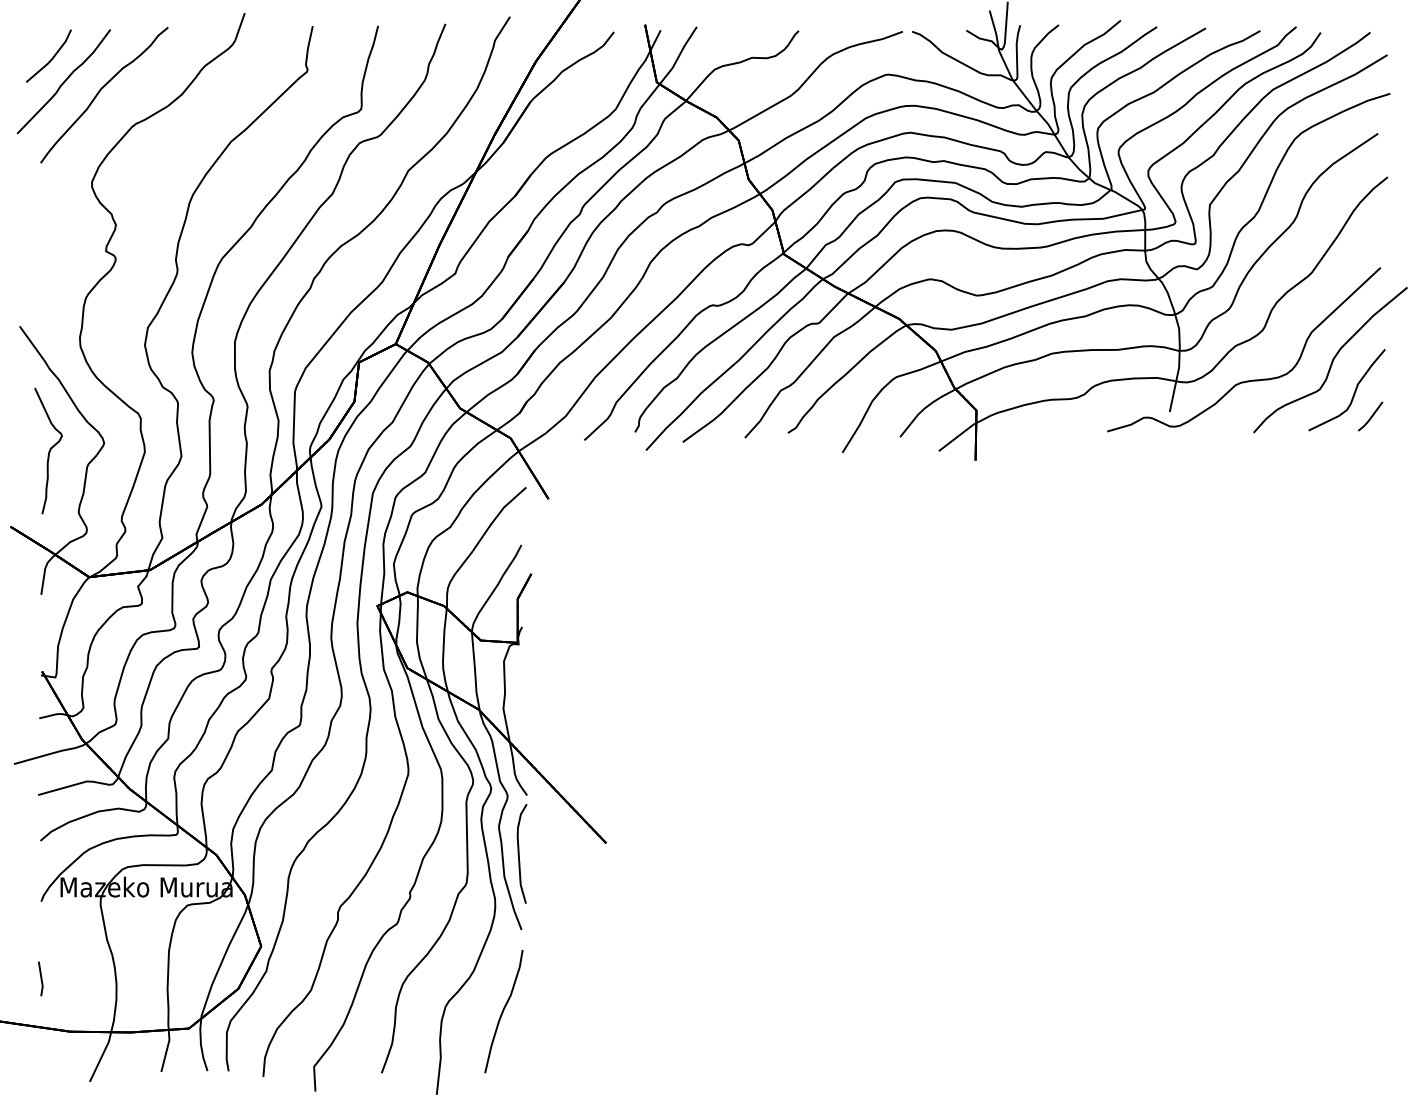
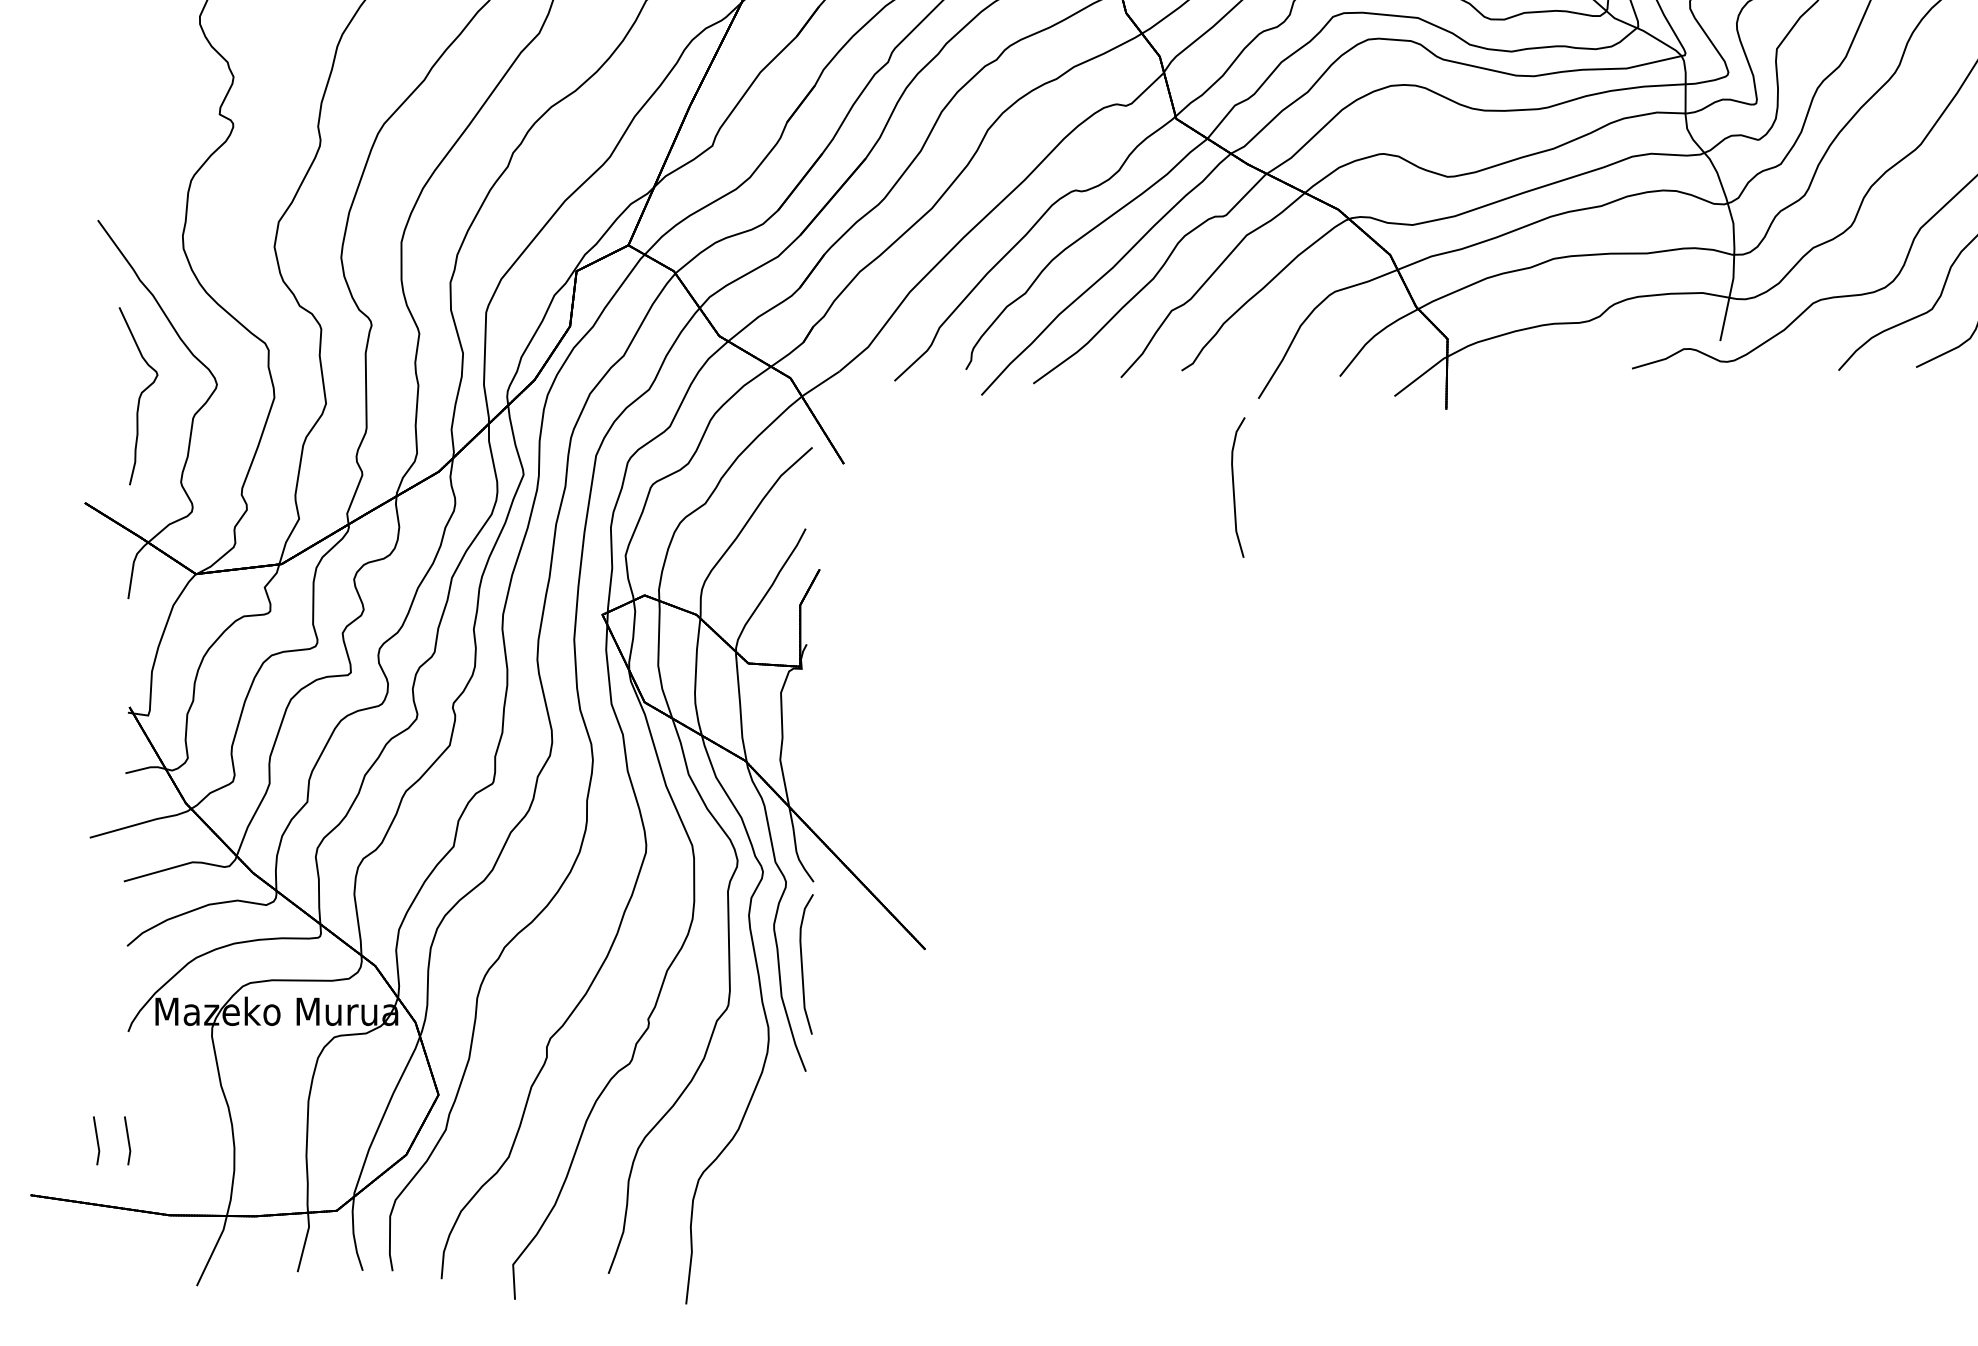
curve: (825, 515) -> (1234, 487), added
line: (18, 978) -> (96, 1140), added
curve: (503, 1011) -> (780, 1186), removed

